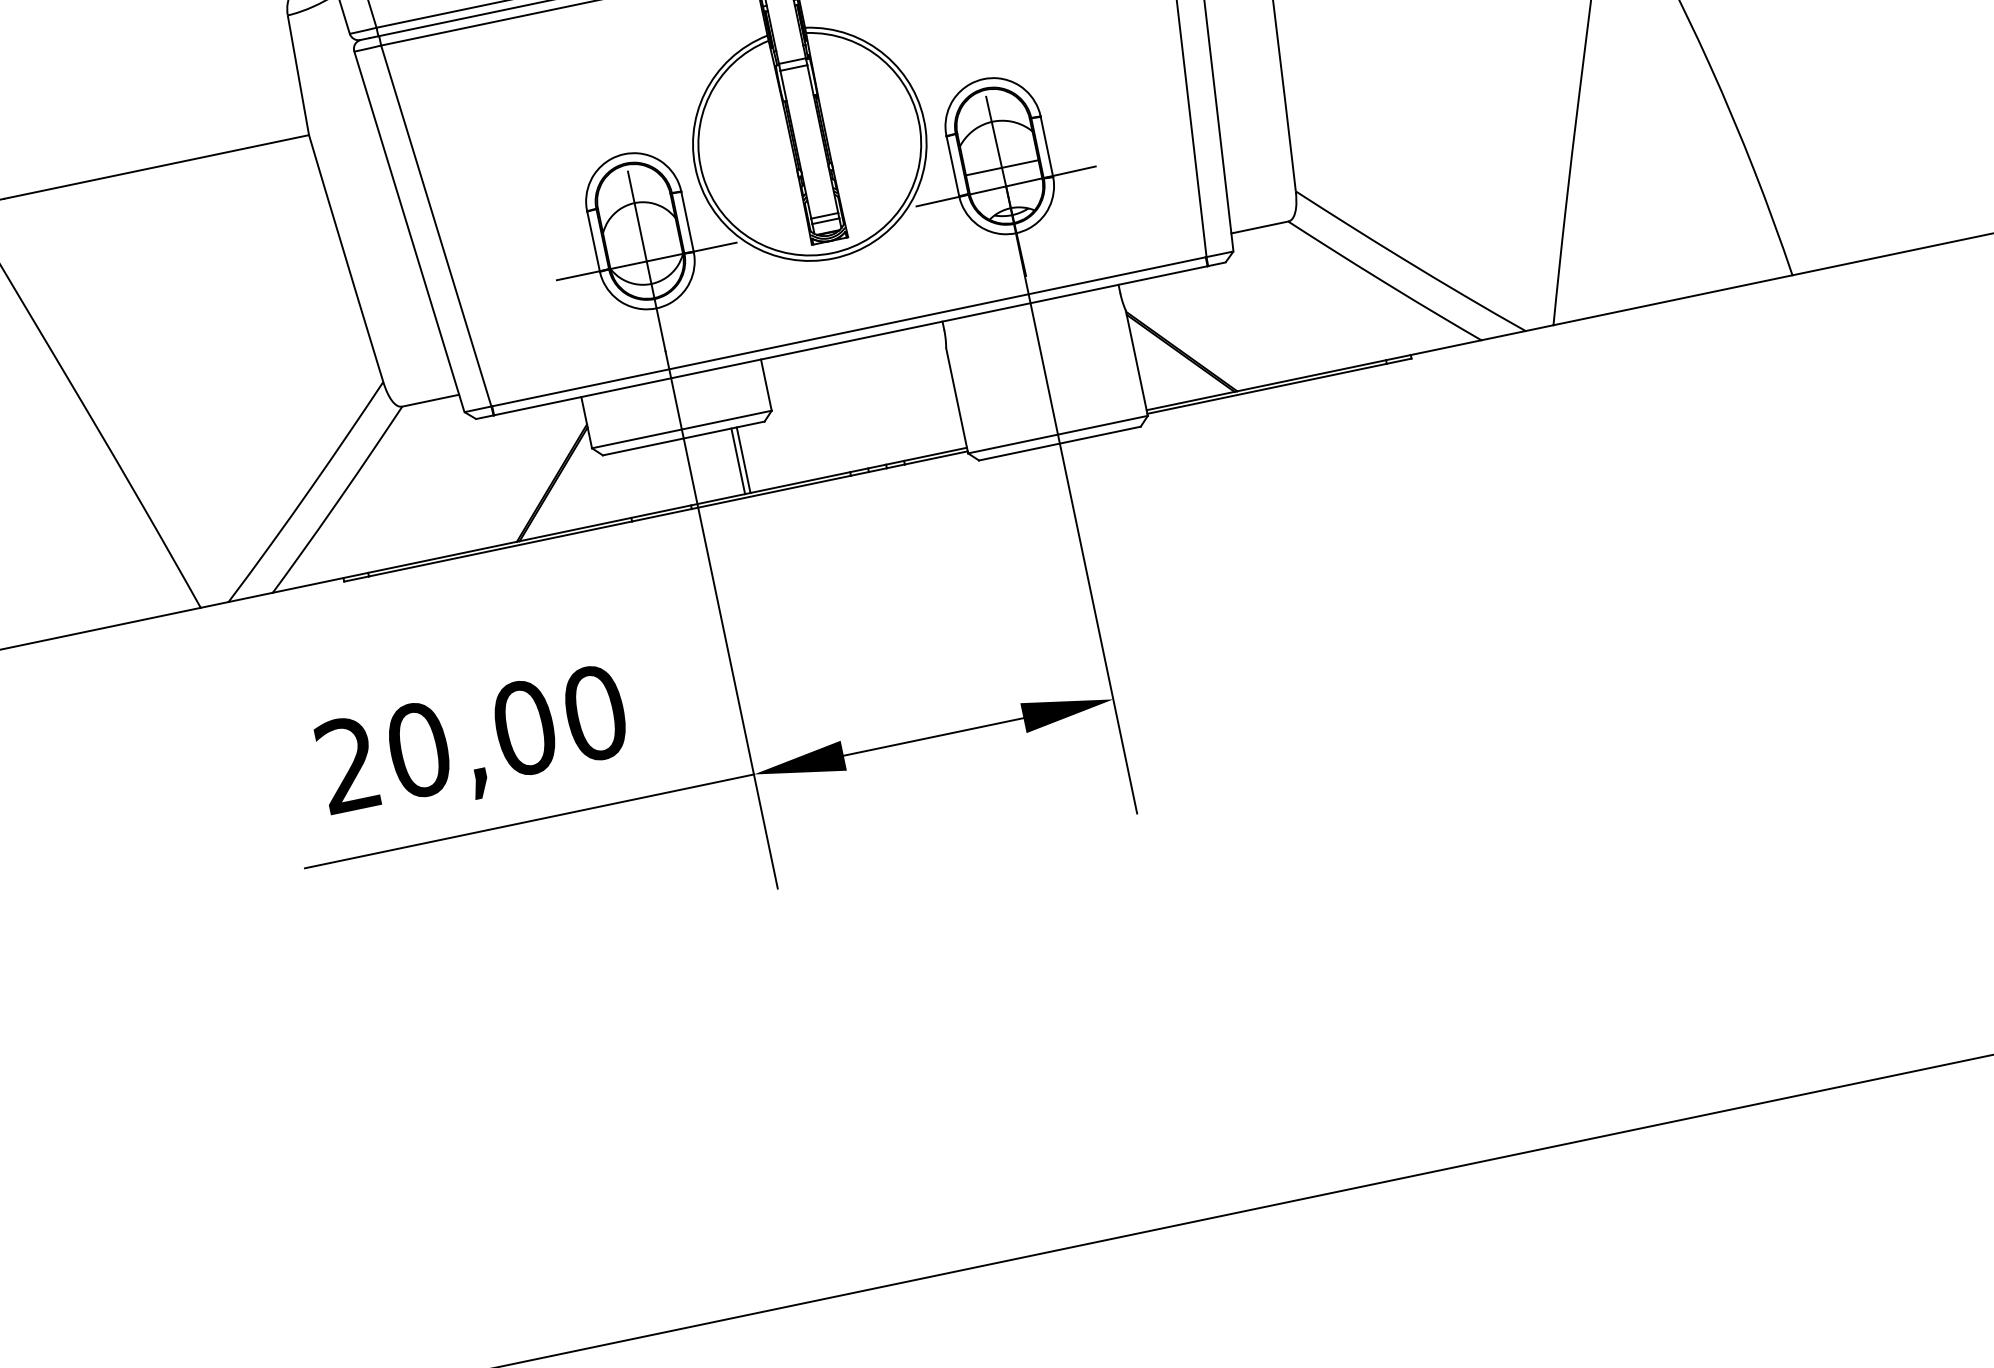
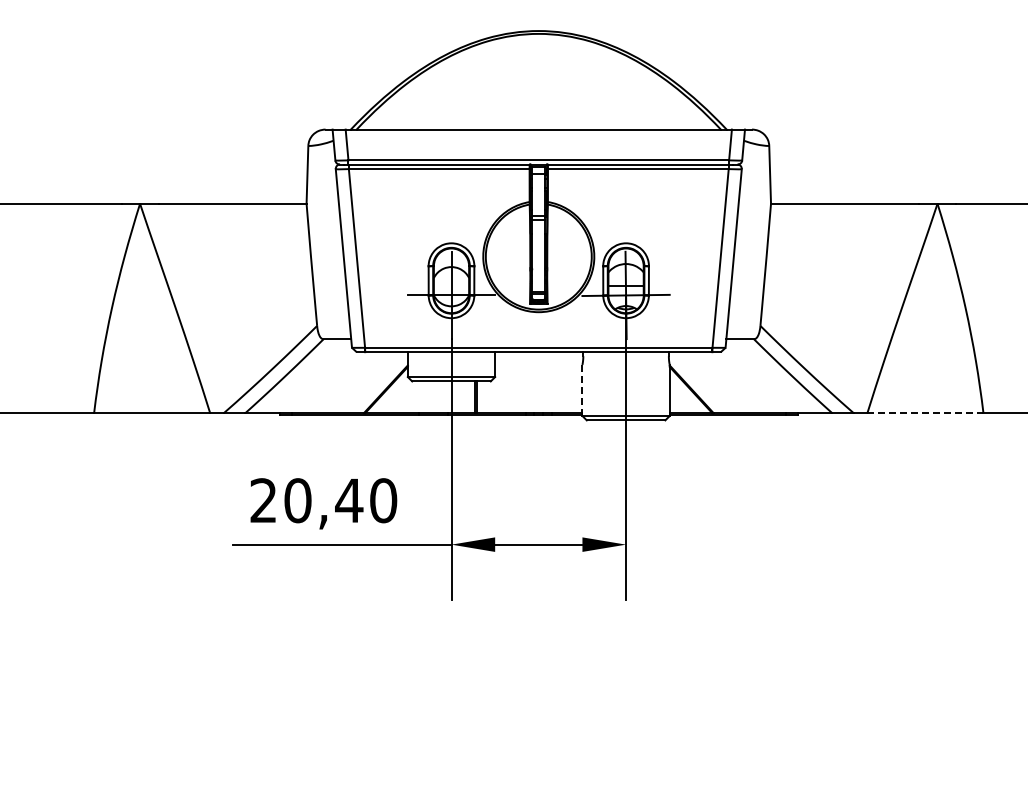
line: (1673, 300) -> (925, 413), solid -> dashed
line: (957, 400) -> (582, 390), solid -> dashed
text: (524, 727) -> (349, 500), 20,00 -> 20,40

